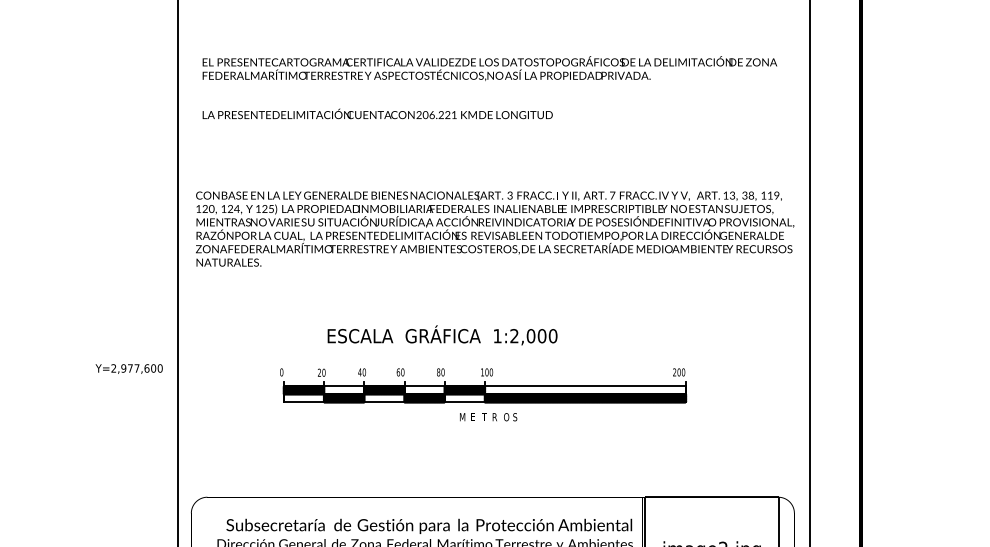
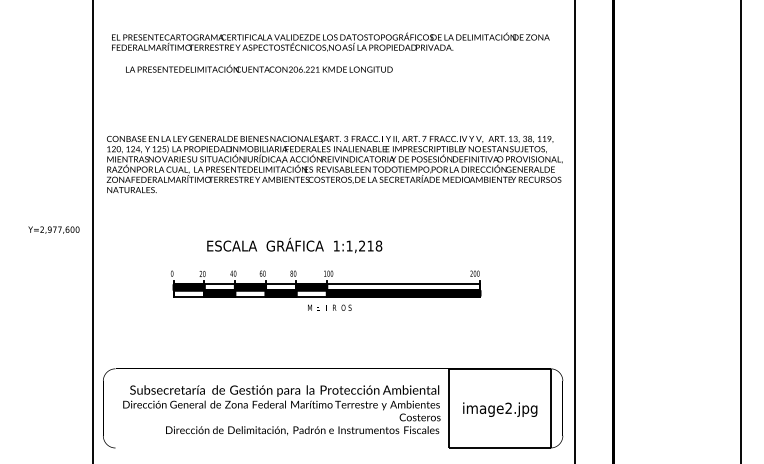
text: (377, 113) -> (259, 68), moved
text: (534, 335) -> (364, 245), 1:2,000 -> 1:1,218
text: (128, 368) -> (53, 229), moved

